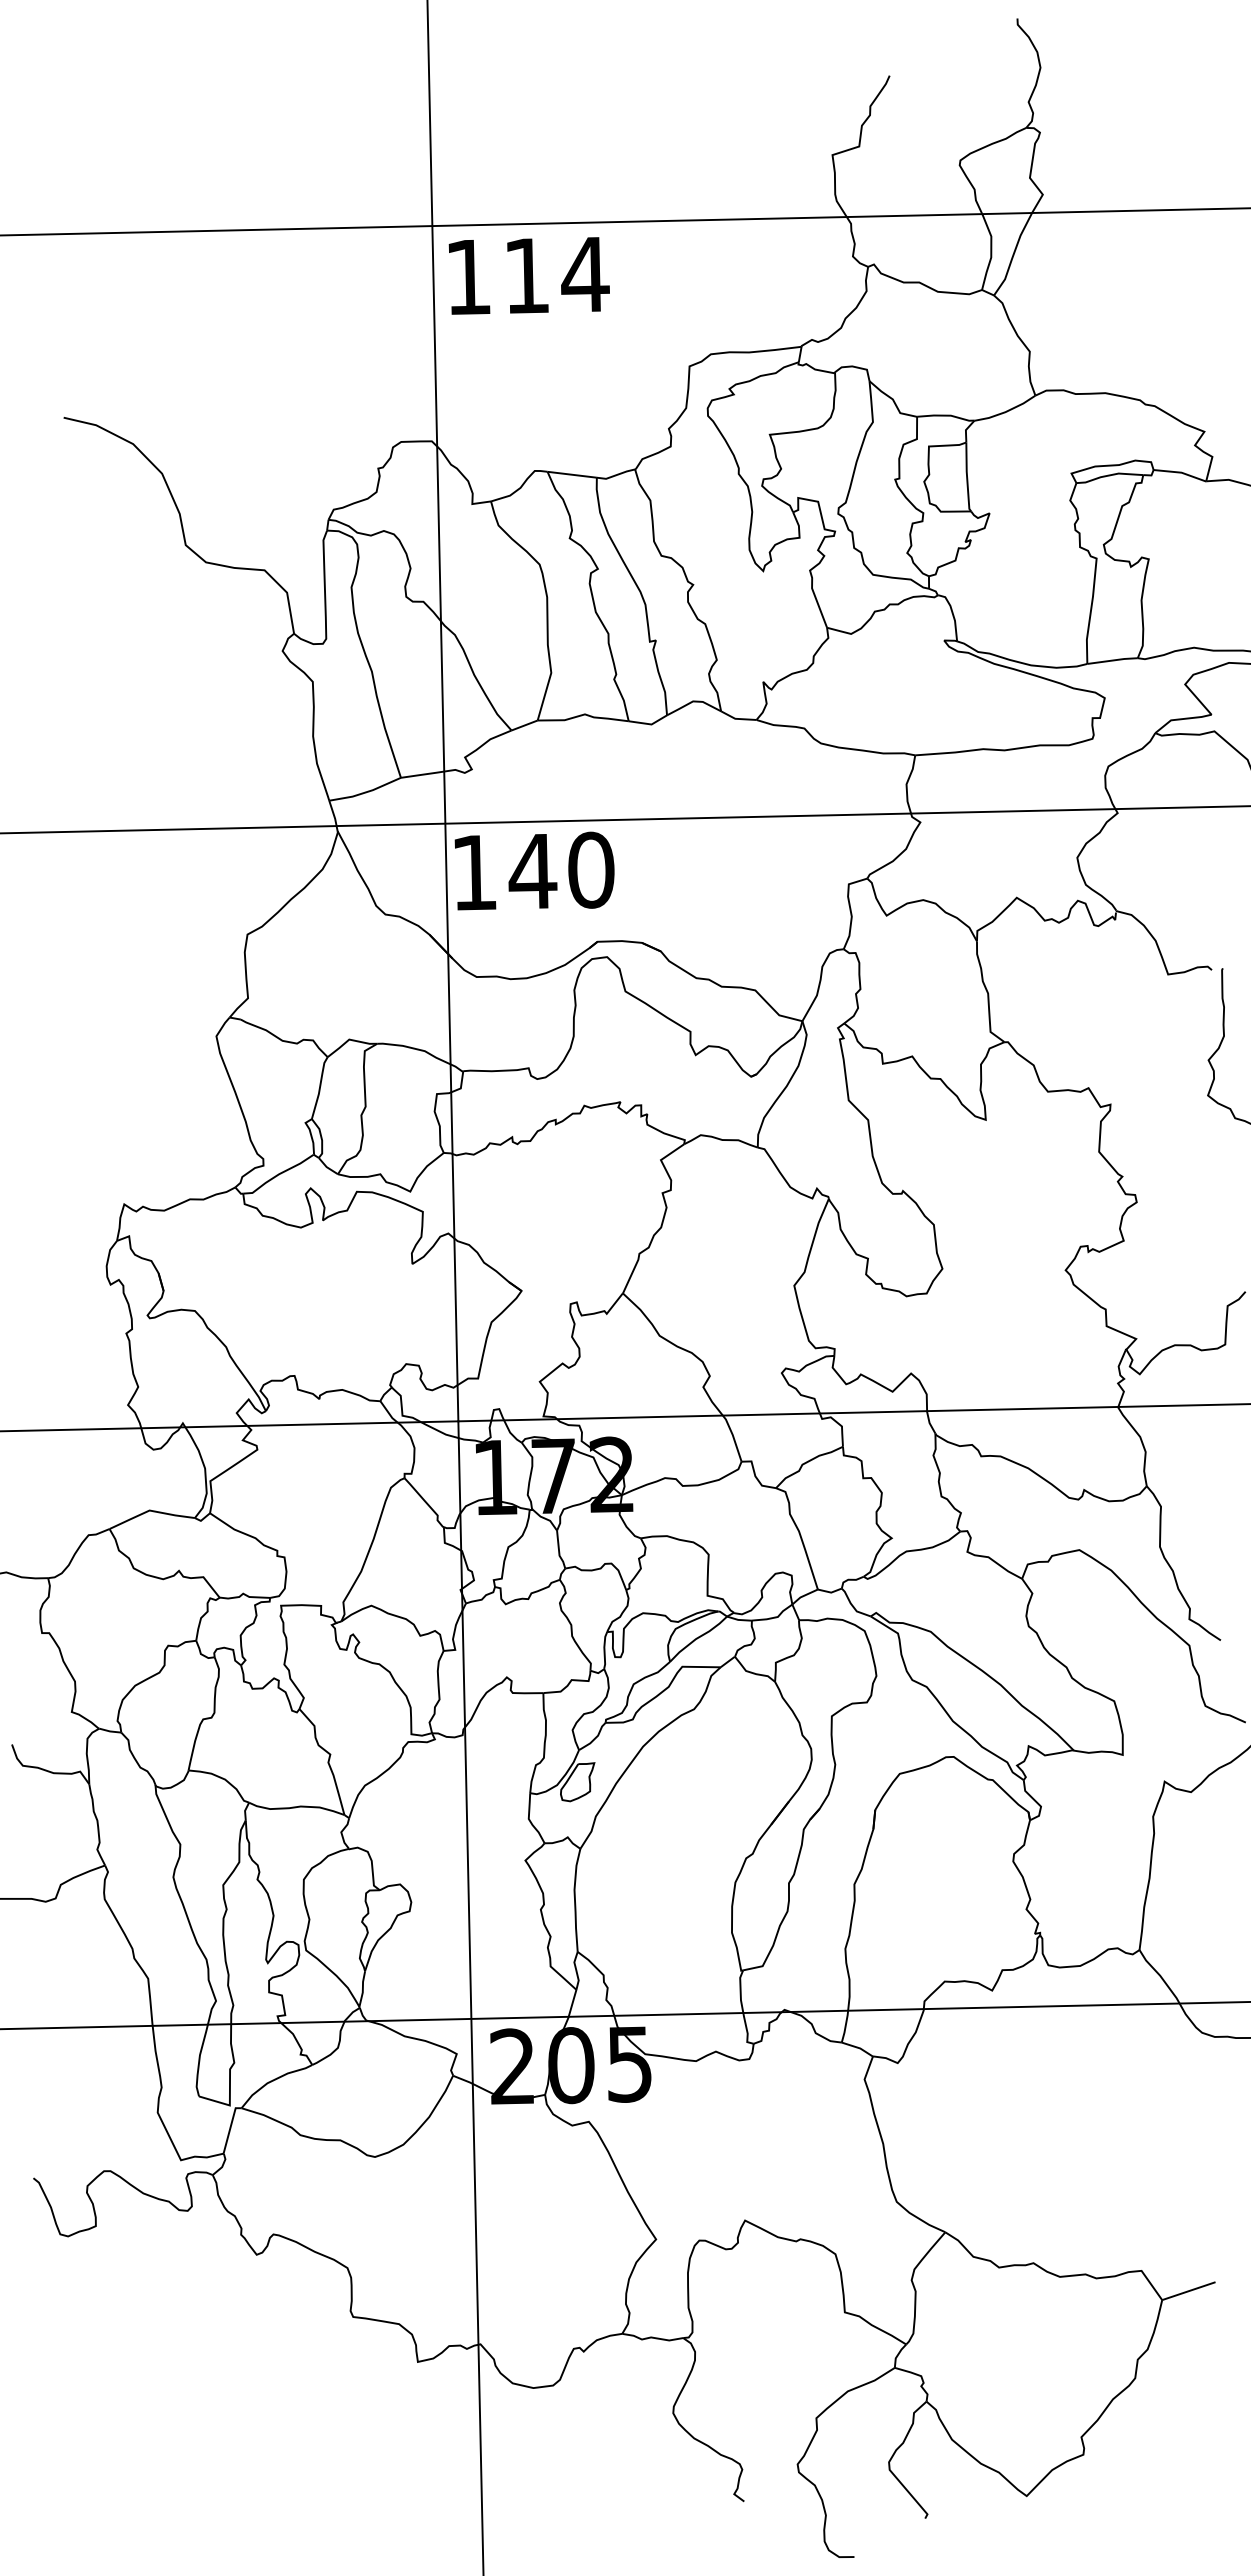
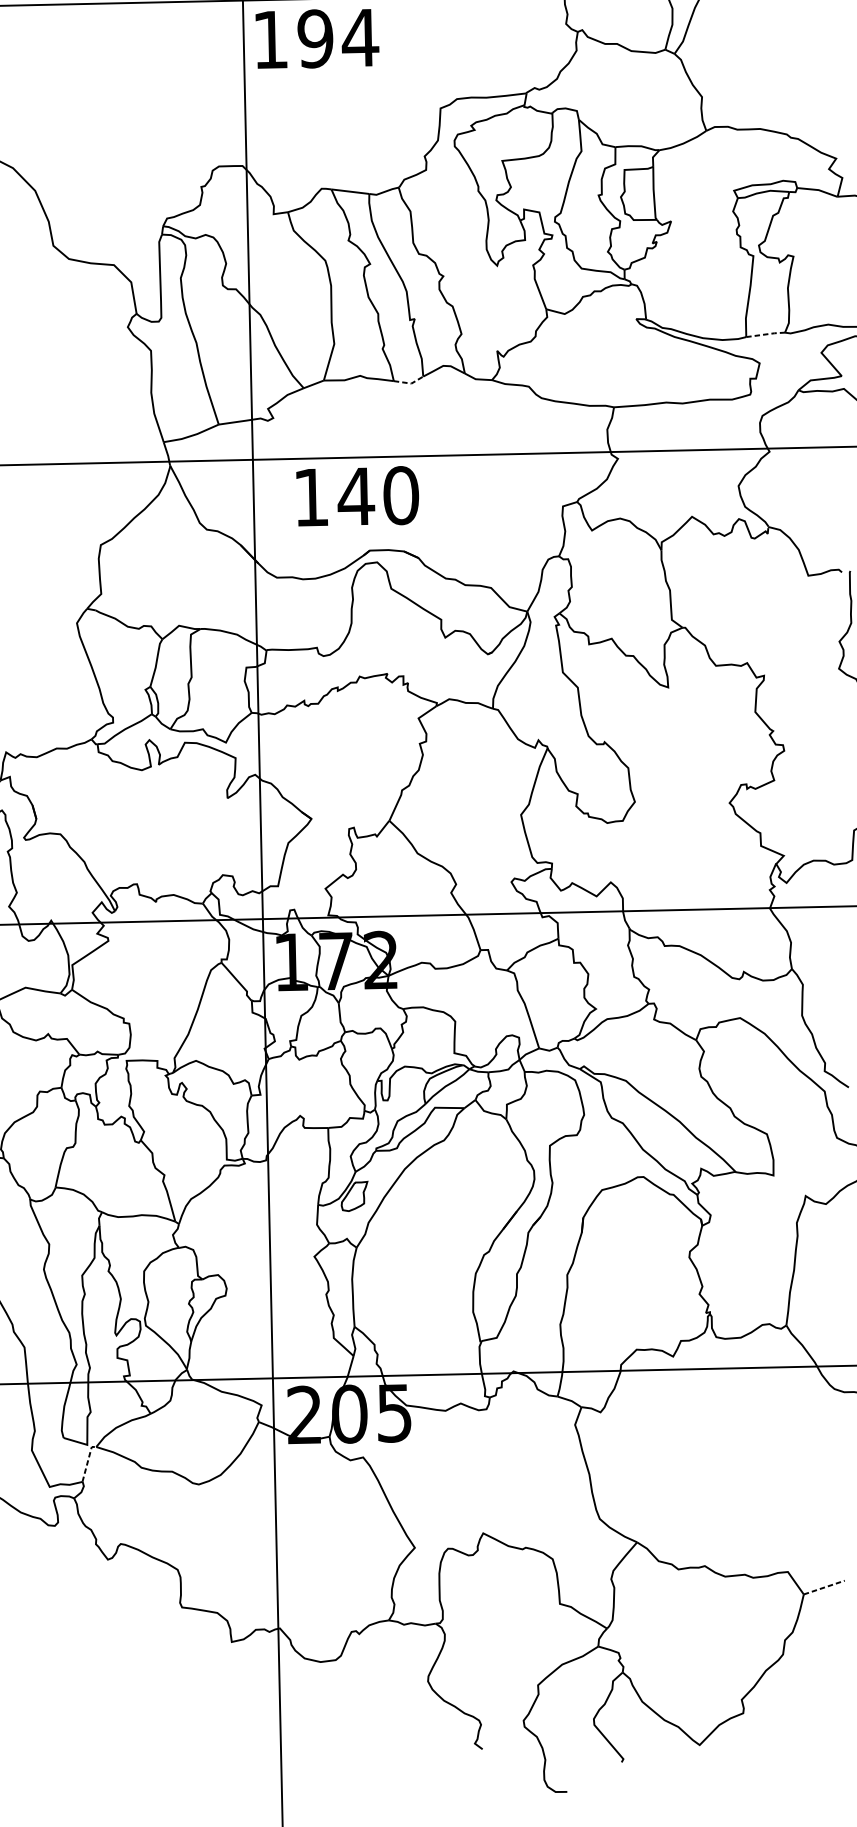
text: (526, 275) -> (315, 38), 114 -> 194
line: (1113, 660) -> (766, 334), solid -> dashed
line: (649, 724) -> (409, 383), solid -> dashed
text: (534, 870) -> (357, 495), moved
line: (230, 2128) -> (87, 1462), solid -> dashed
line: (1189, 2290) -> (824, 1587), solid -> dashed

